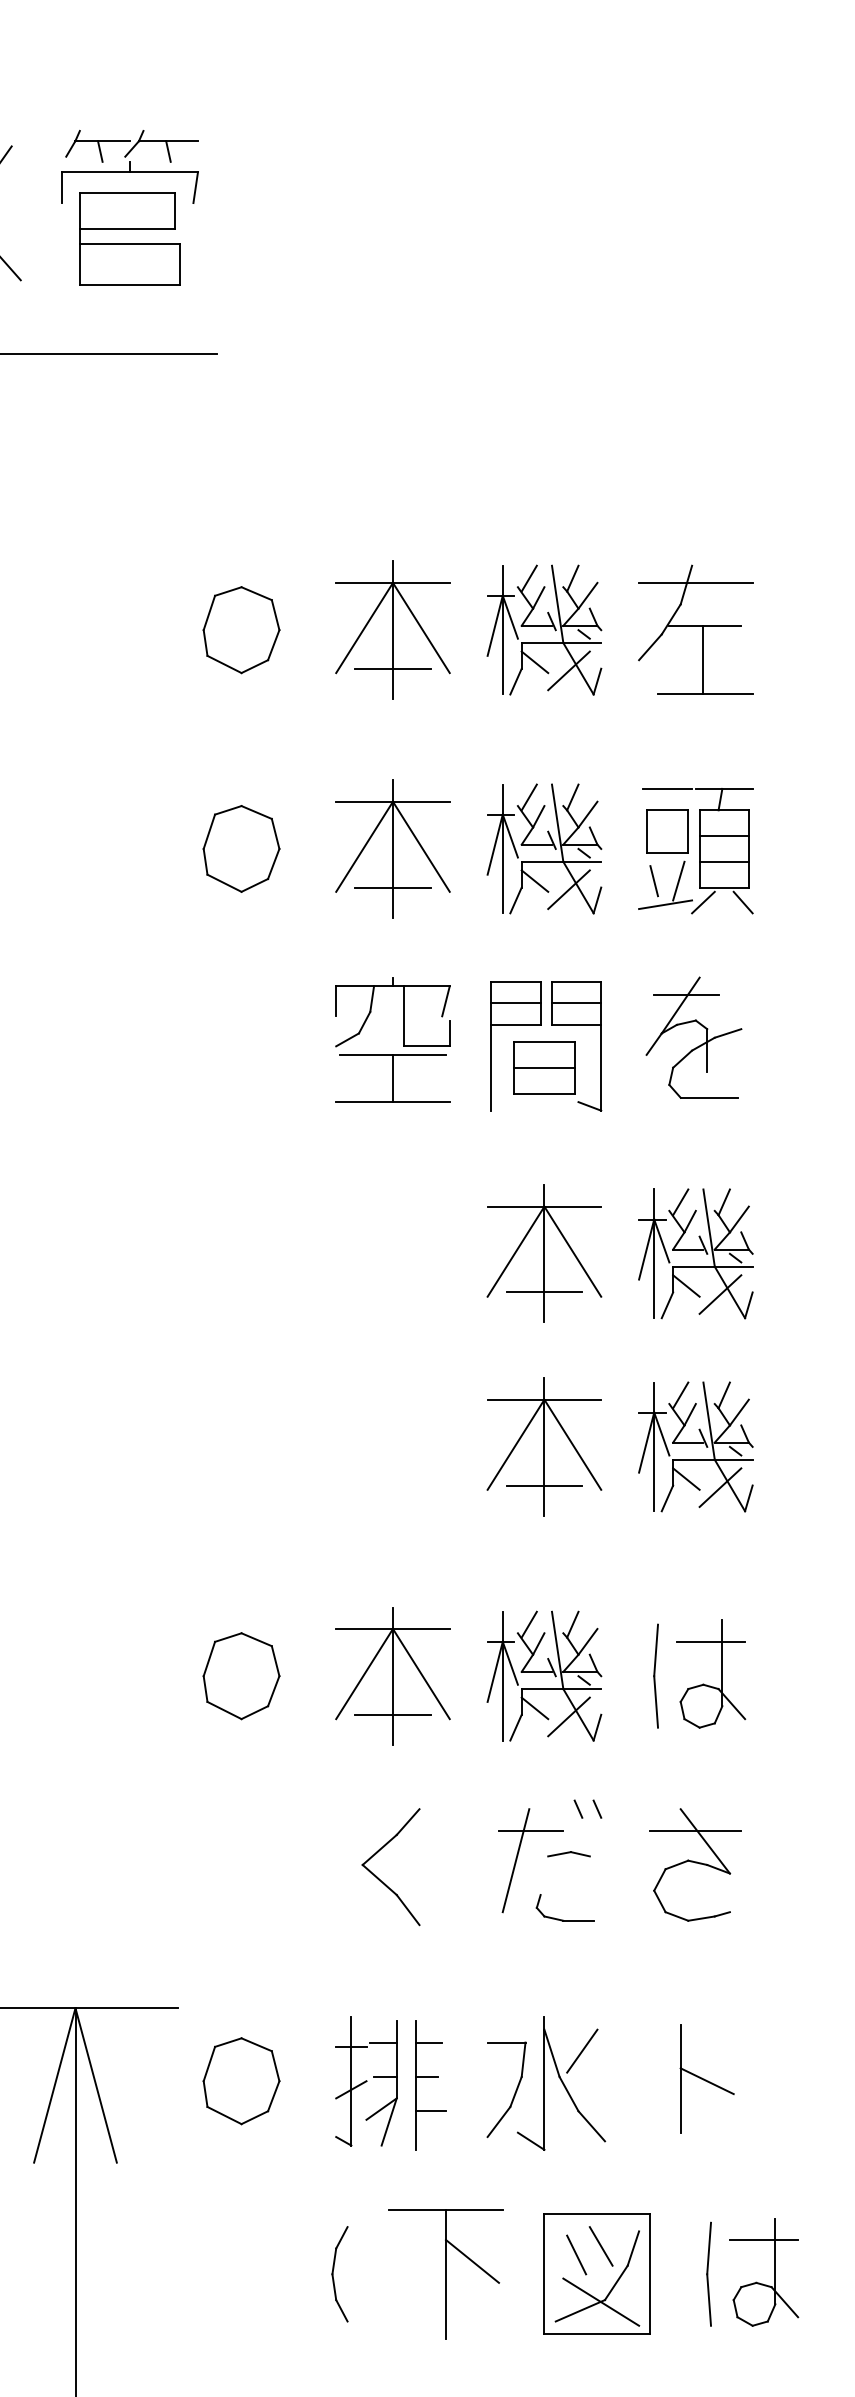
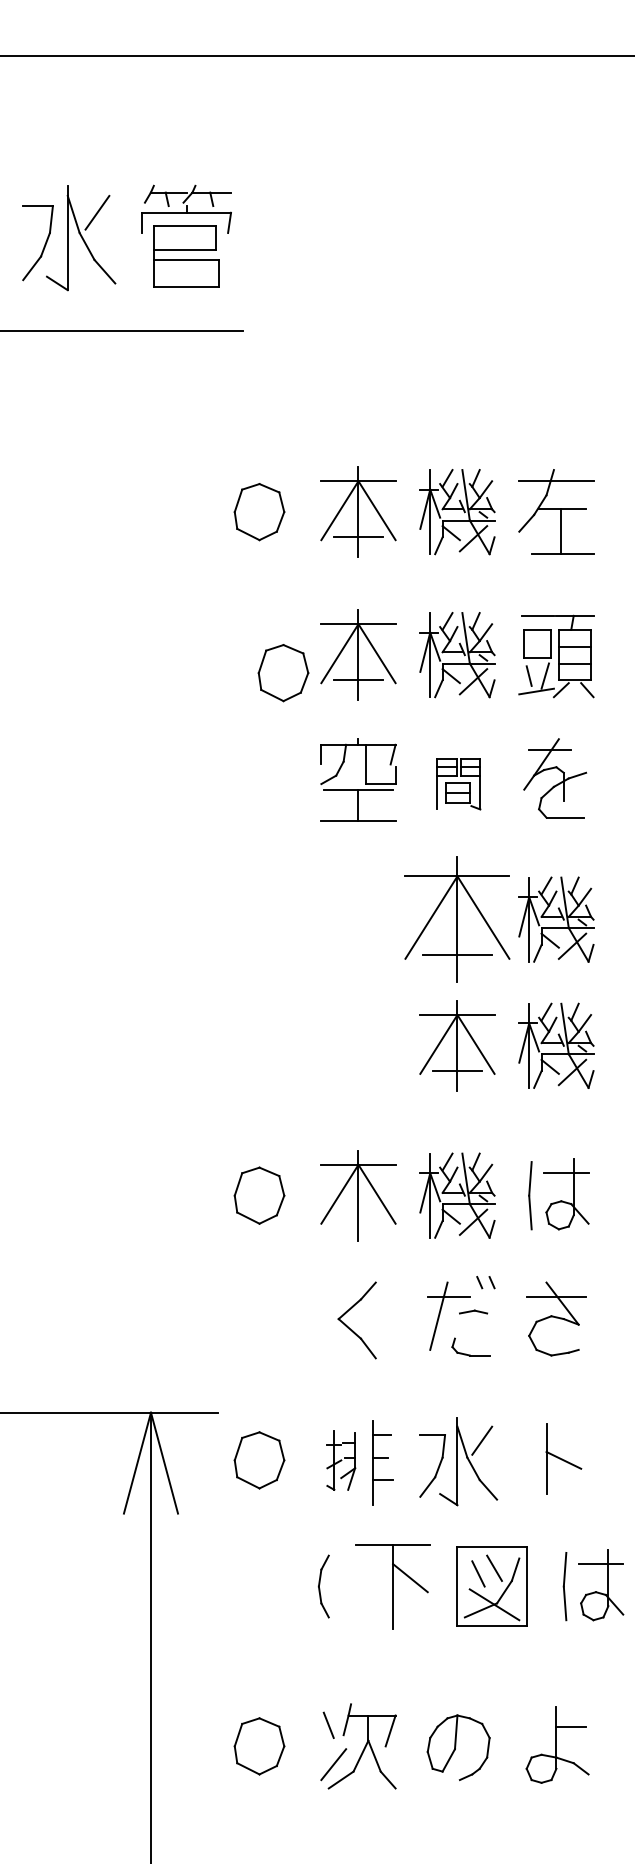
part: (241, 849) -> (283, 673), moved
part: (546, 1046) -> (458, 784), size x0.6
part: (544, 1253) -> (457, 919), size x1.4
line: (393, 1714) -> (358, 1220), removed
part: (366, 2081) -> (341, 1460), size x0.7

